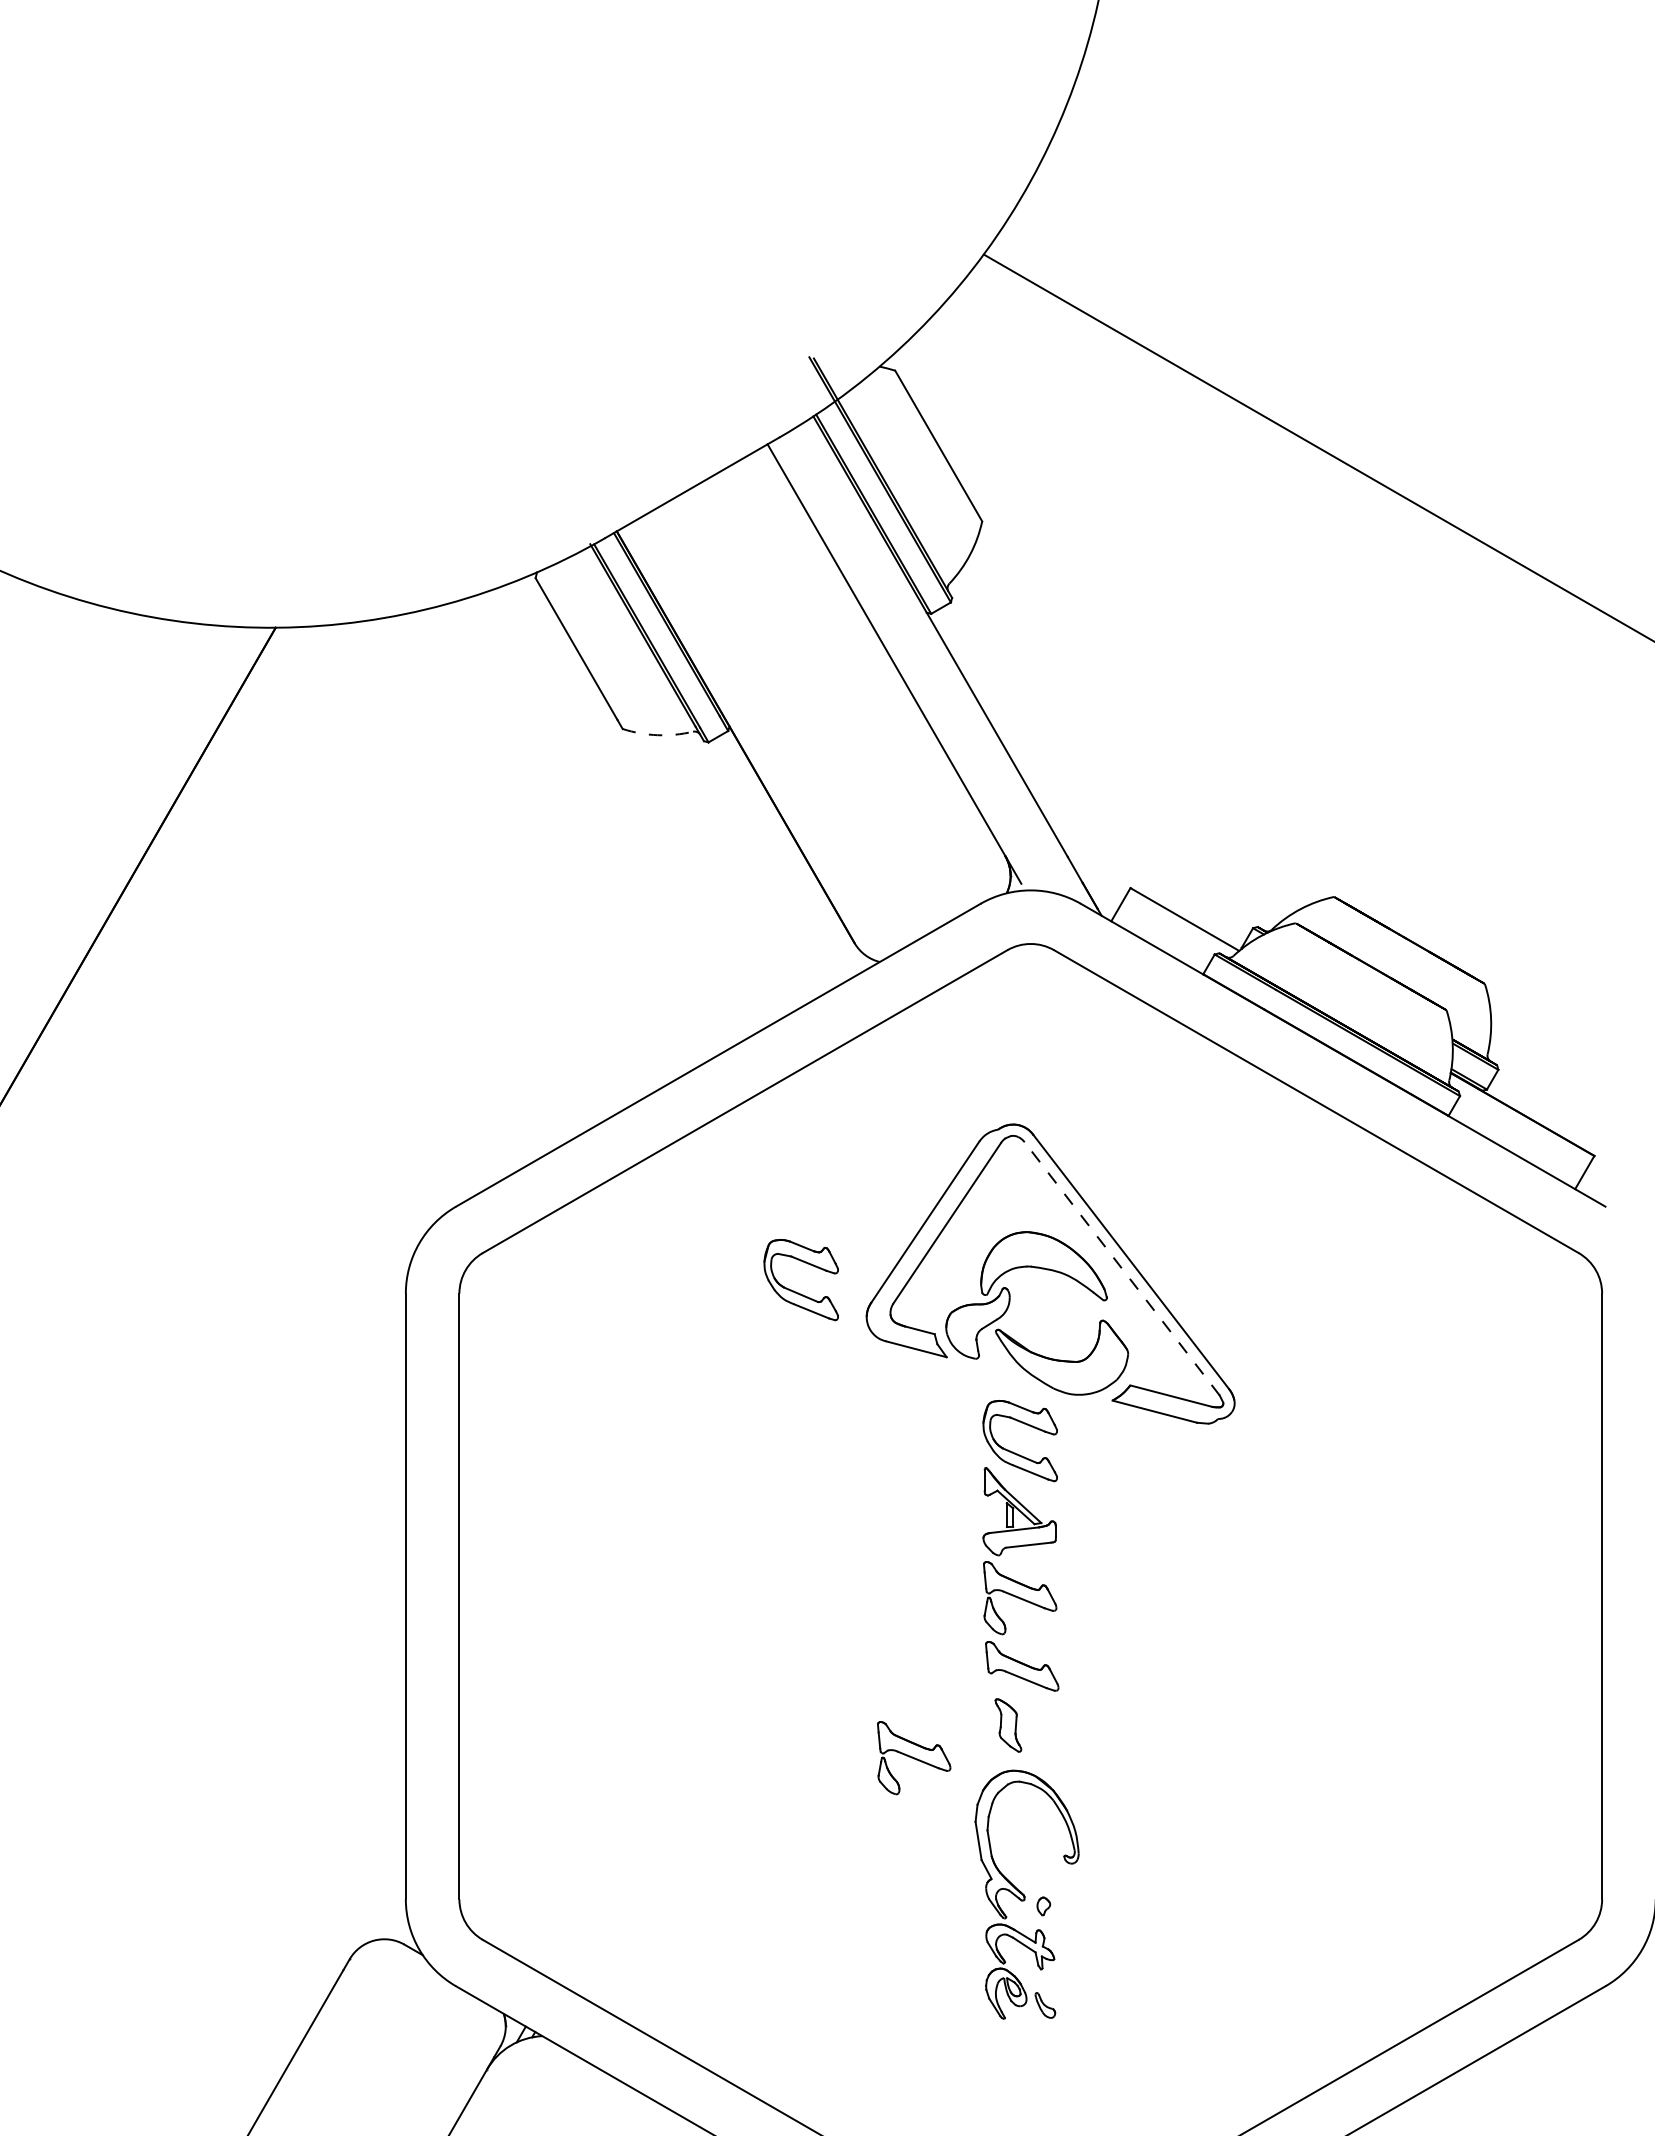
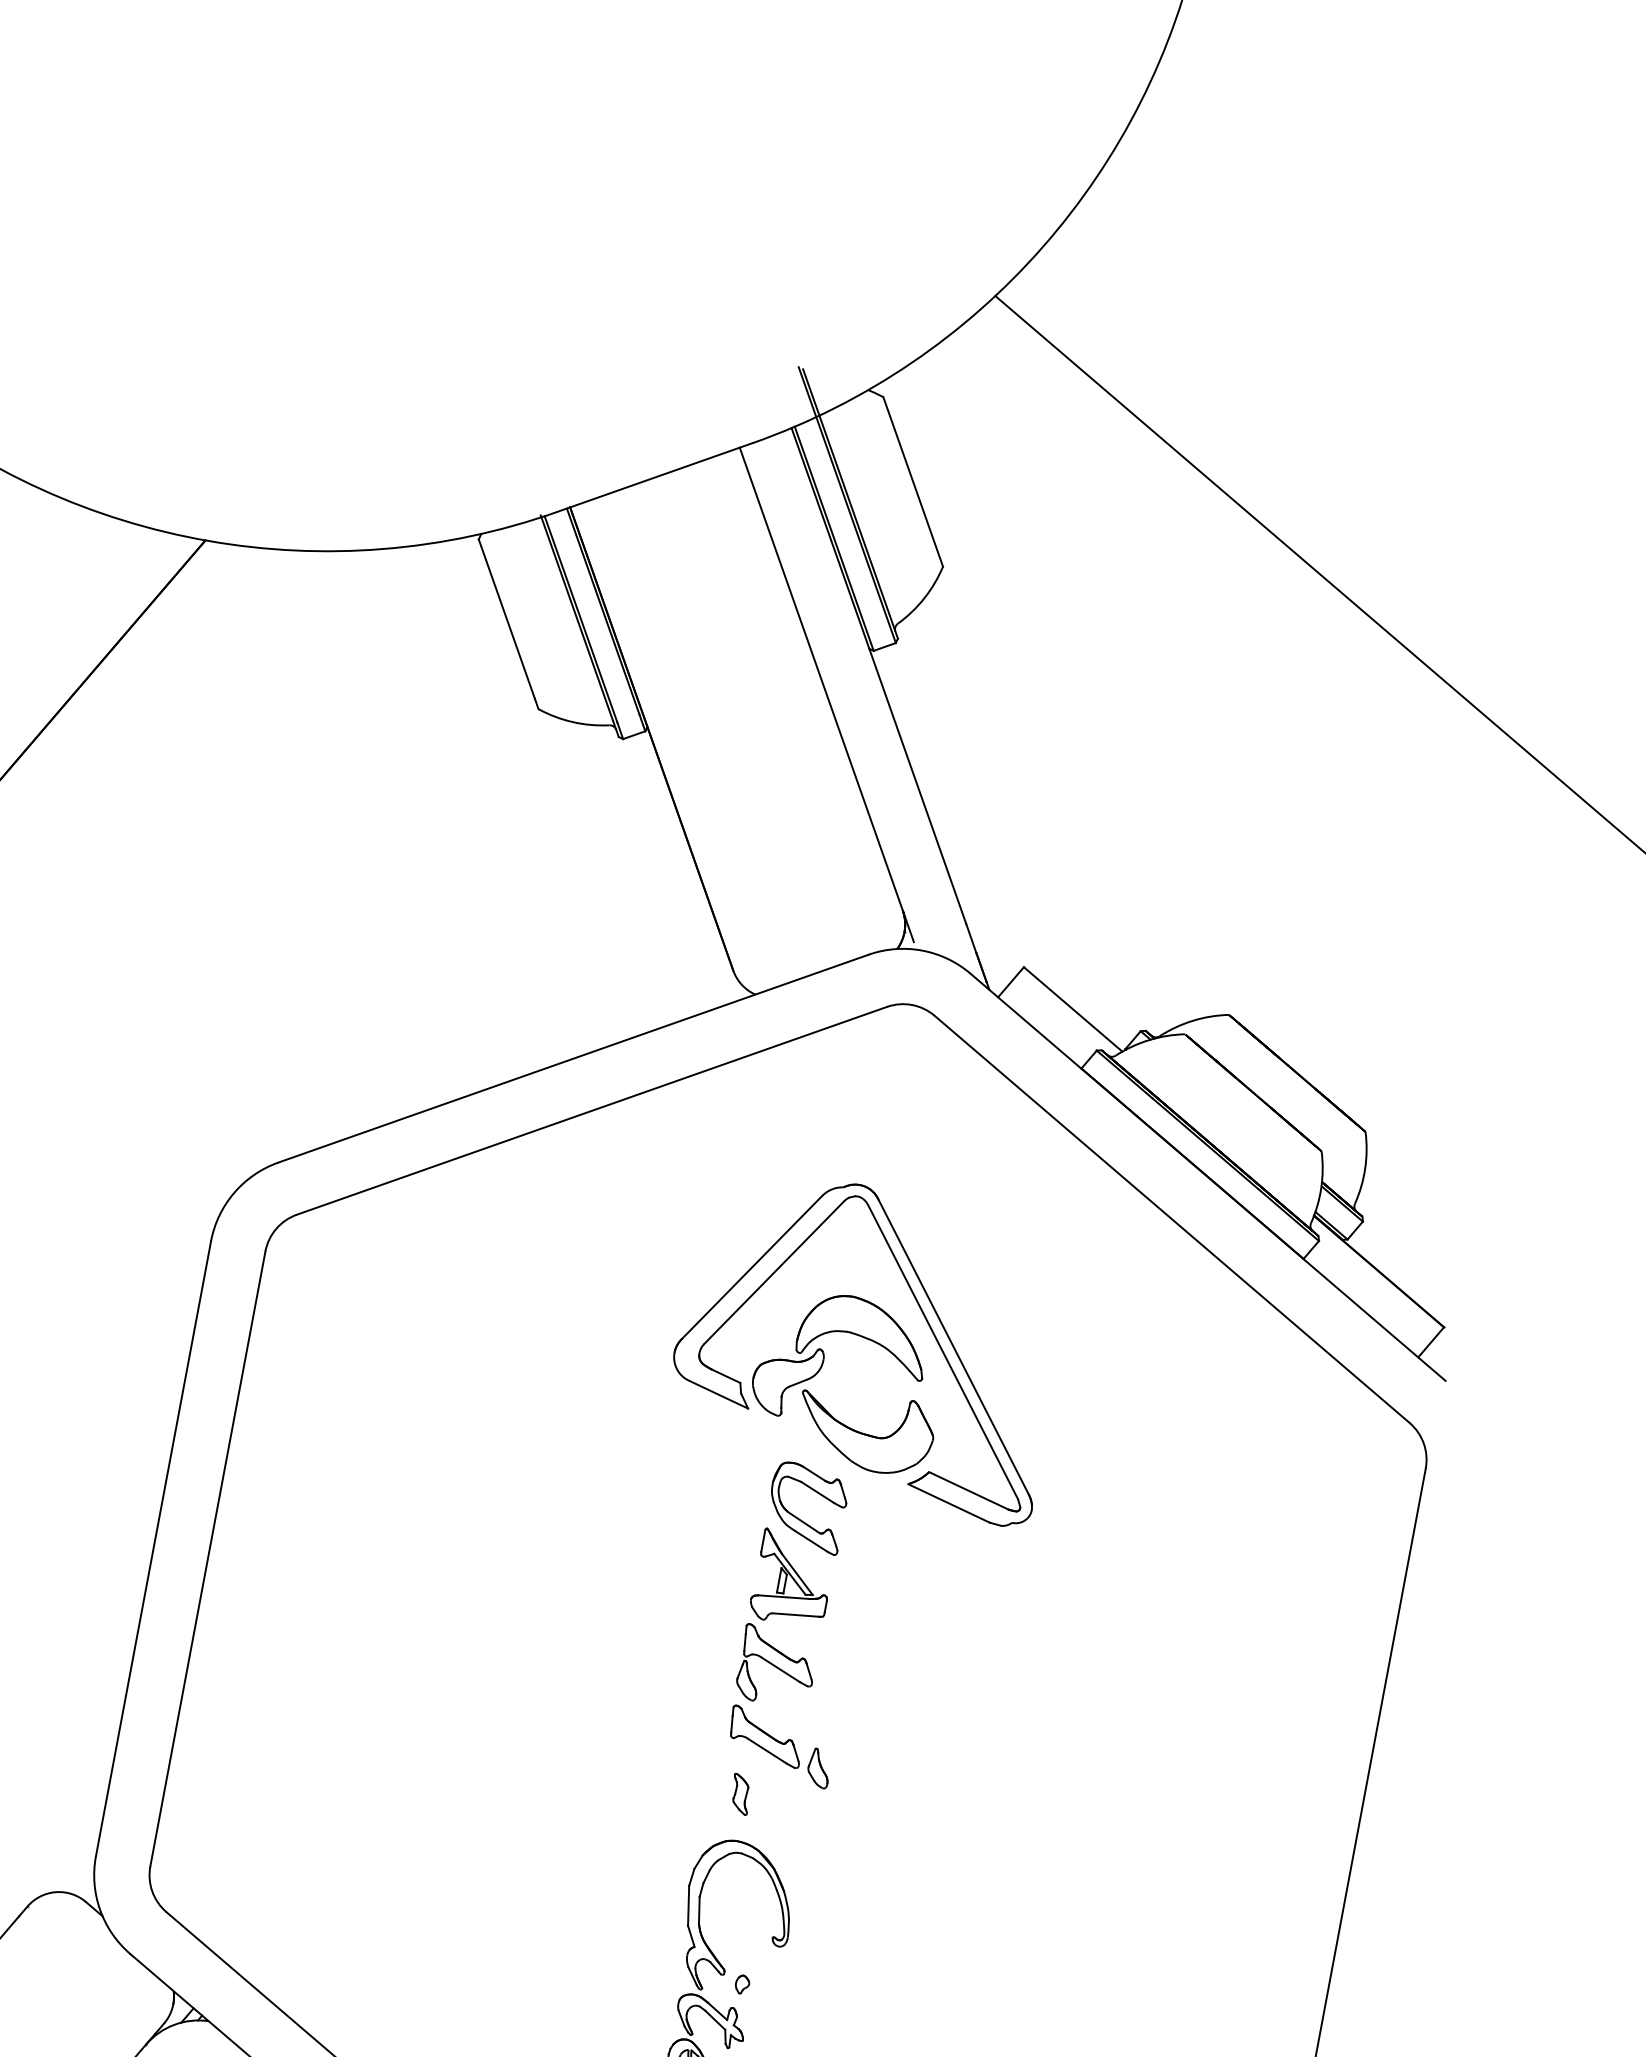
arc: (657, 735) -> (572, 722), dashed -> solid
line: (1122, 1268) -> (943, 1351), dashed -> solid
part: (796, 1291) -> (608, 1313), removed
part: (1078, 1686) -> (819, 1768), added
part: (1008, 1725) -> (740, 1794), size x0.71
part: (914, 1758) -> (639, 1809), removed

